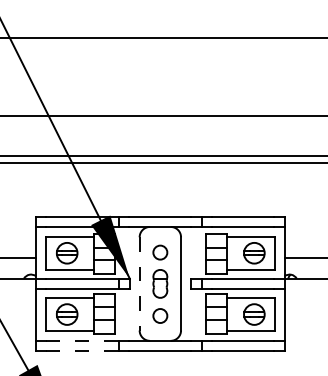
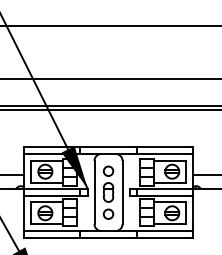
line: (139, 283) -> (94, 192), dashed -> solid
line: (82, 341) -> (55, 231), dashed -> solid
line: (82, 351) -> (55, 238), dashed -> solid

